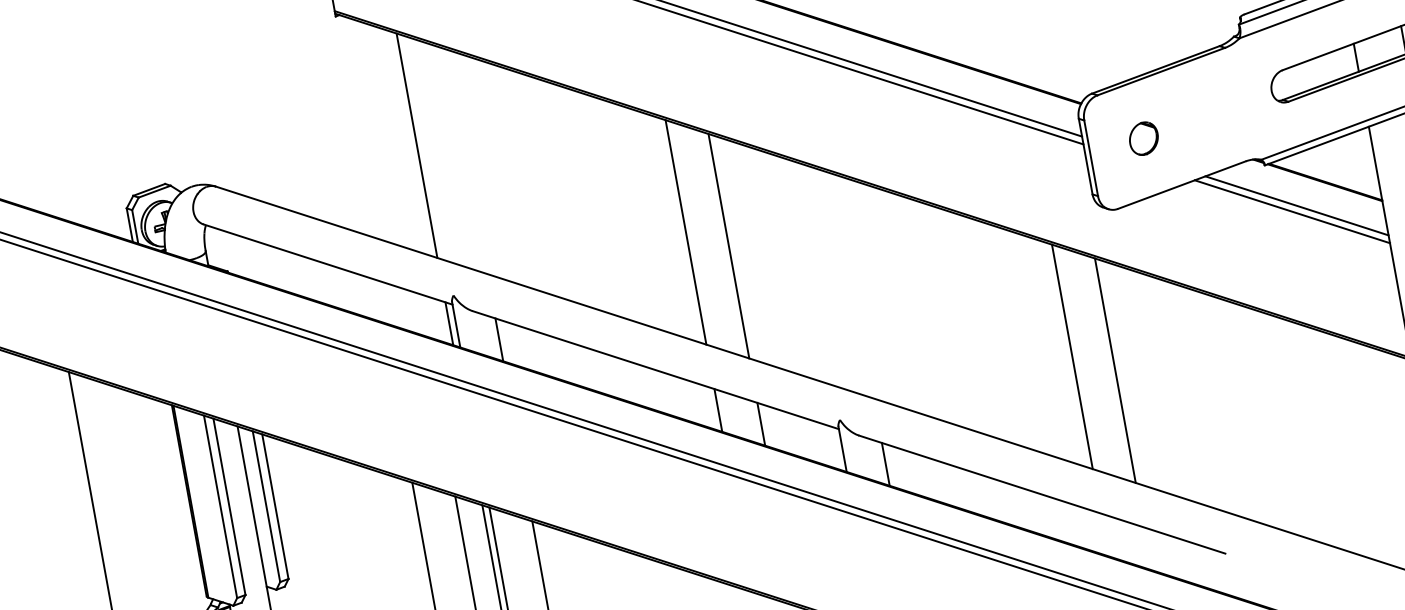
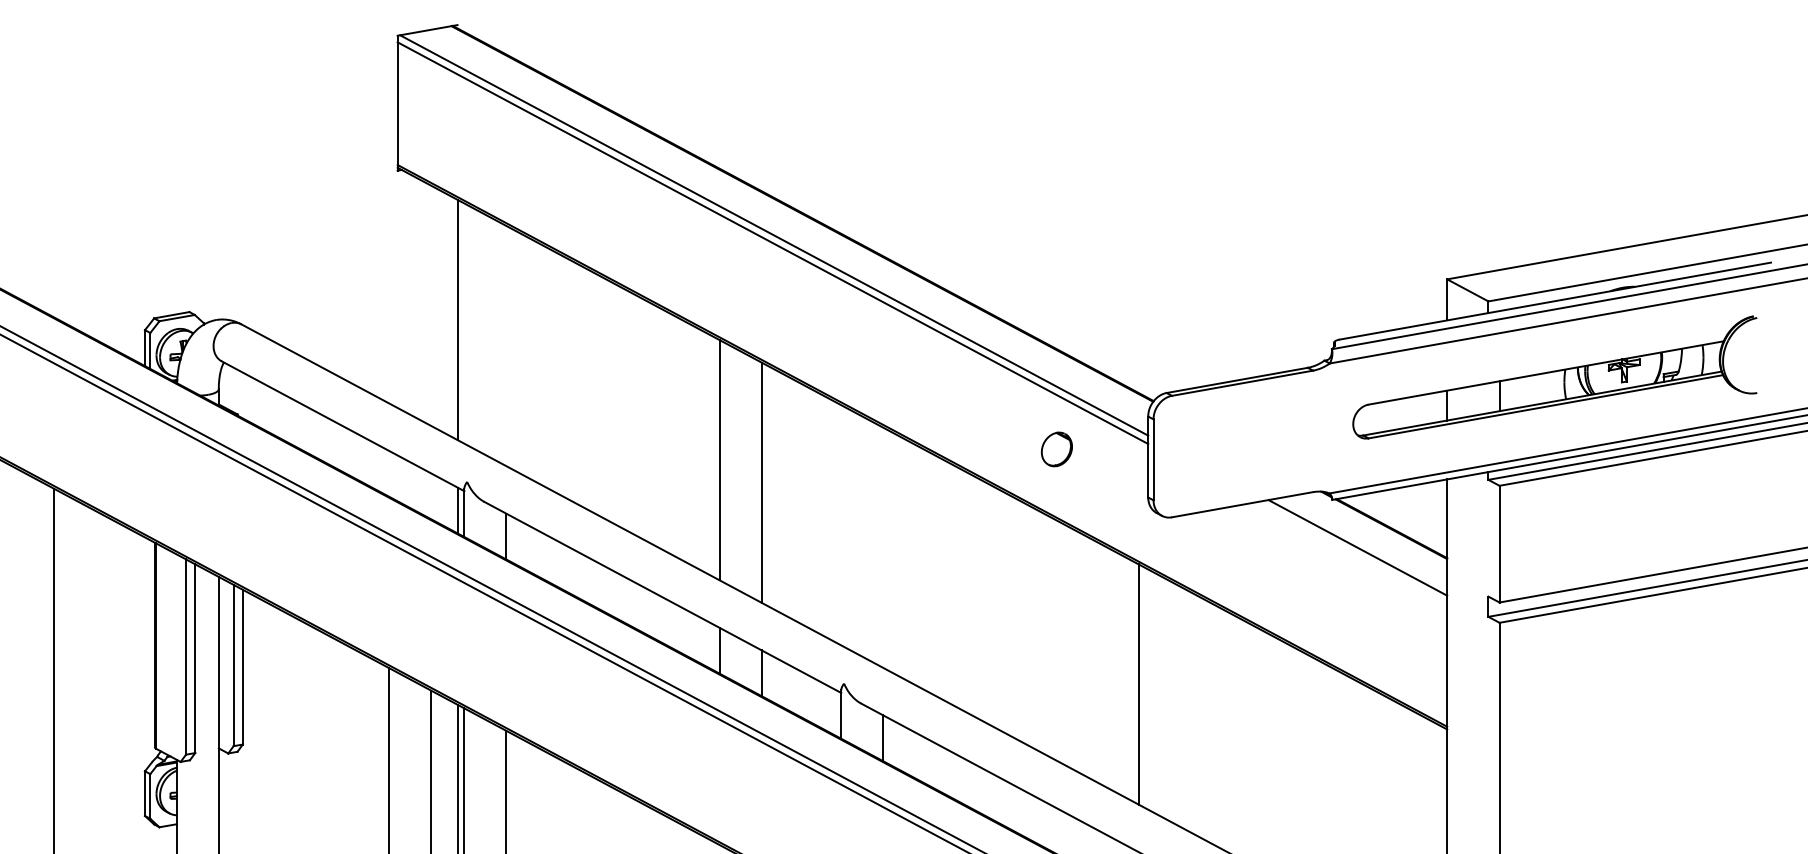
part: (1143, 138) -> (1056, 449), moved
line: (1291, 212) -> (1351, 553), removed
line: (1072, 356) -> (1096, 661), removed

